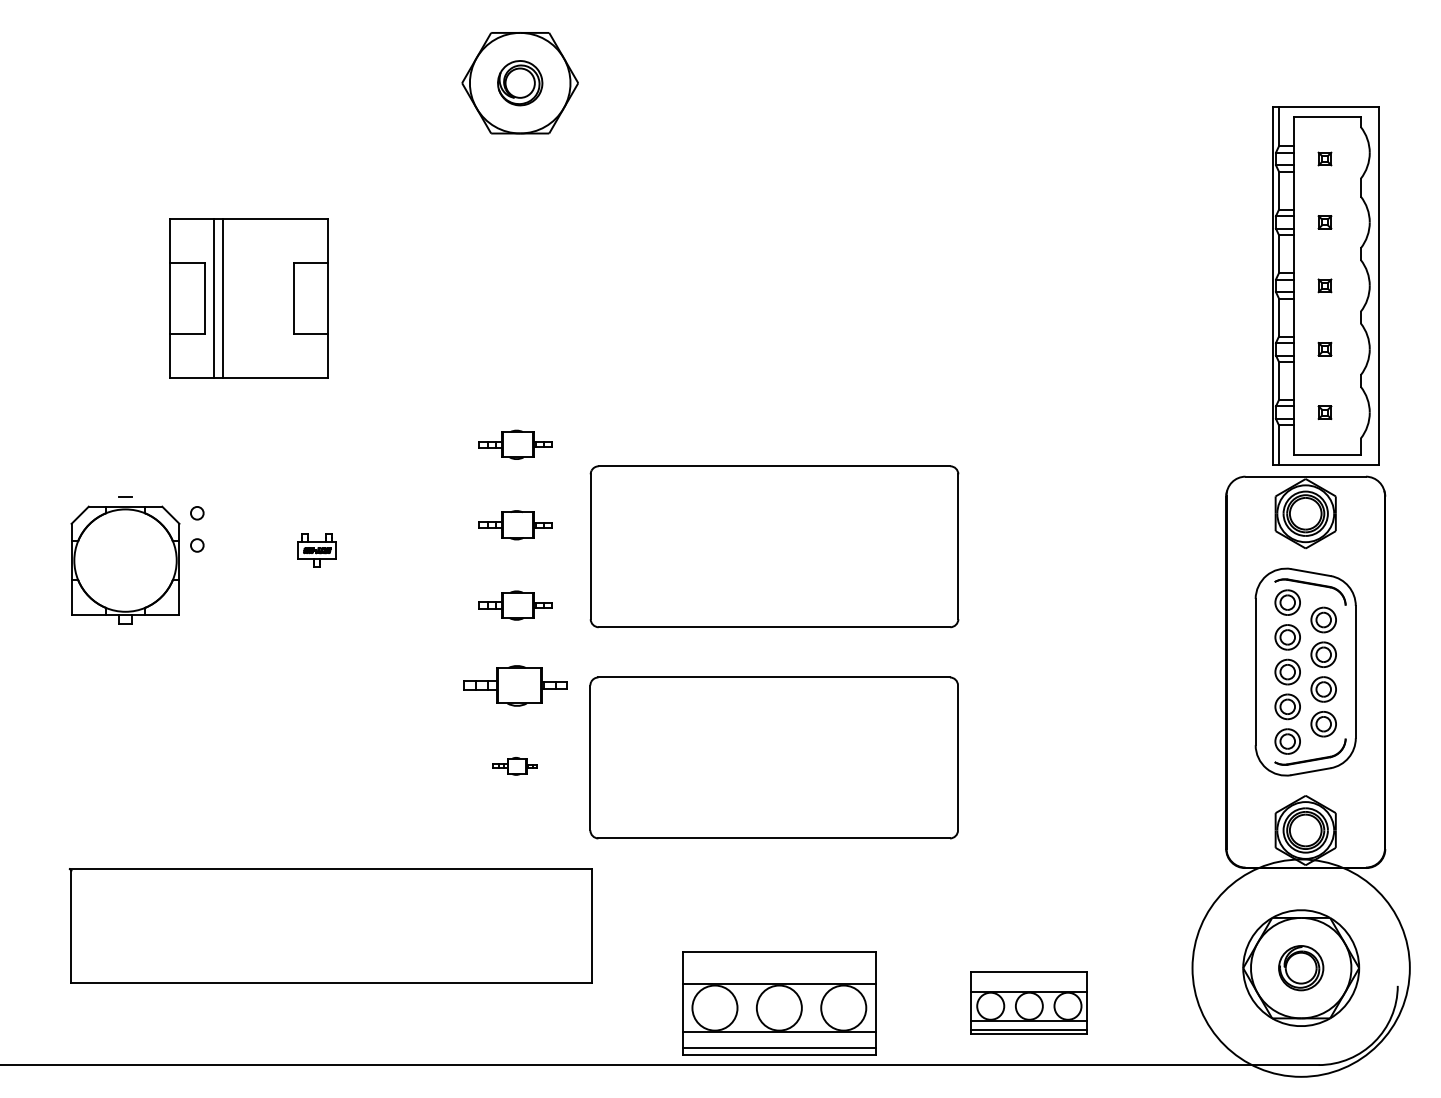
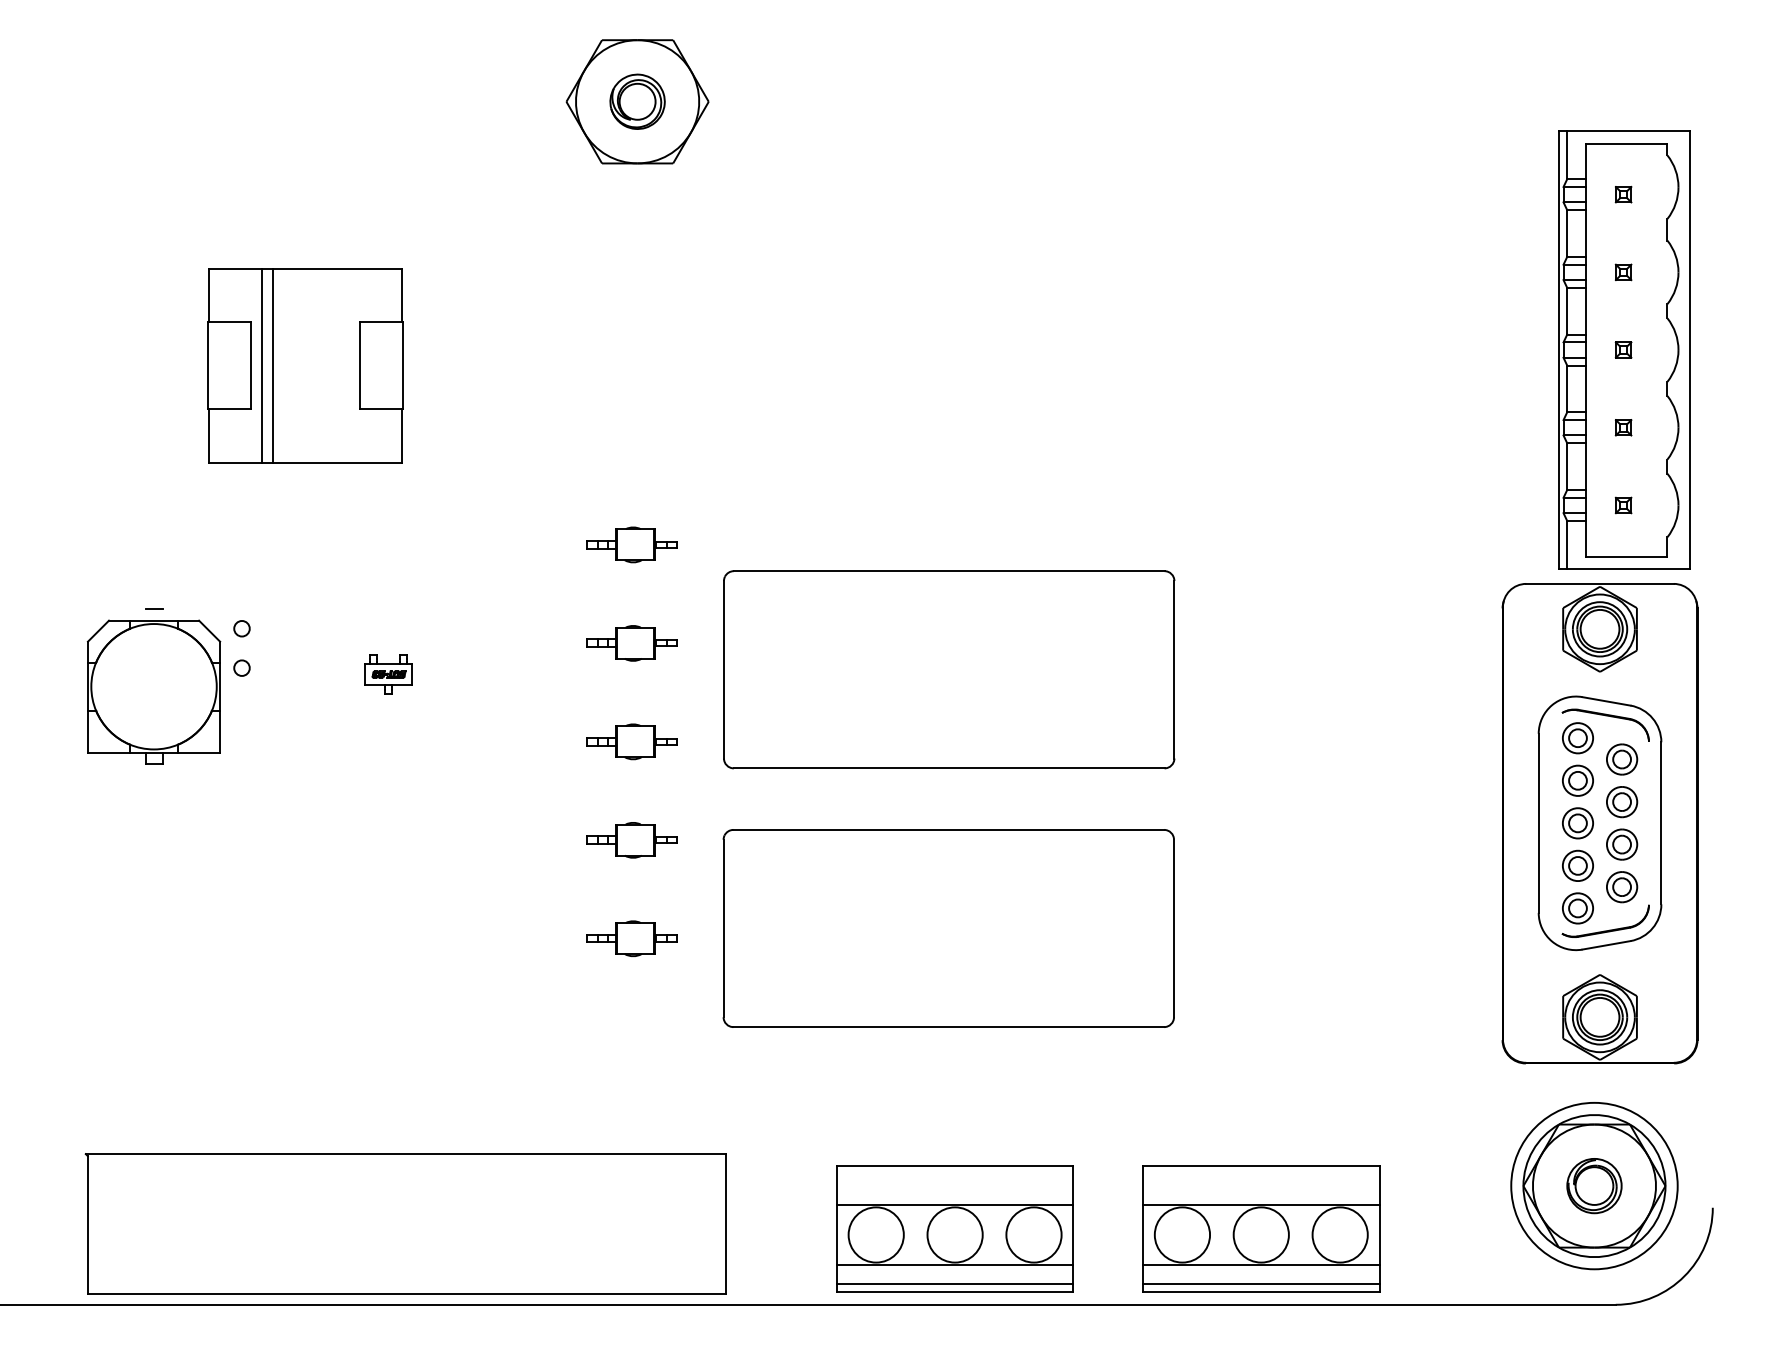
part: (515, 685) -> (631, 839), size x0.71
part: (515, 766) -> (631, 938), size x1.67
part: (330, 925) -> (405, 1223), moved
circle: (1301, 968) -> (1594, 1186), size x0.62
part: (1029, 1003) -> (1261, 1229), size x1.67

